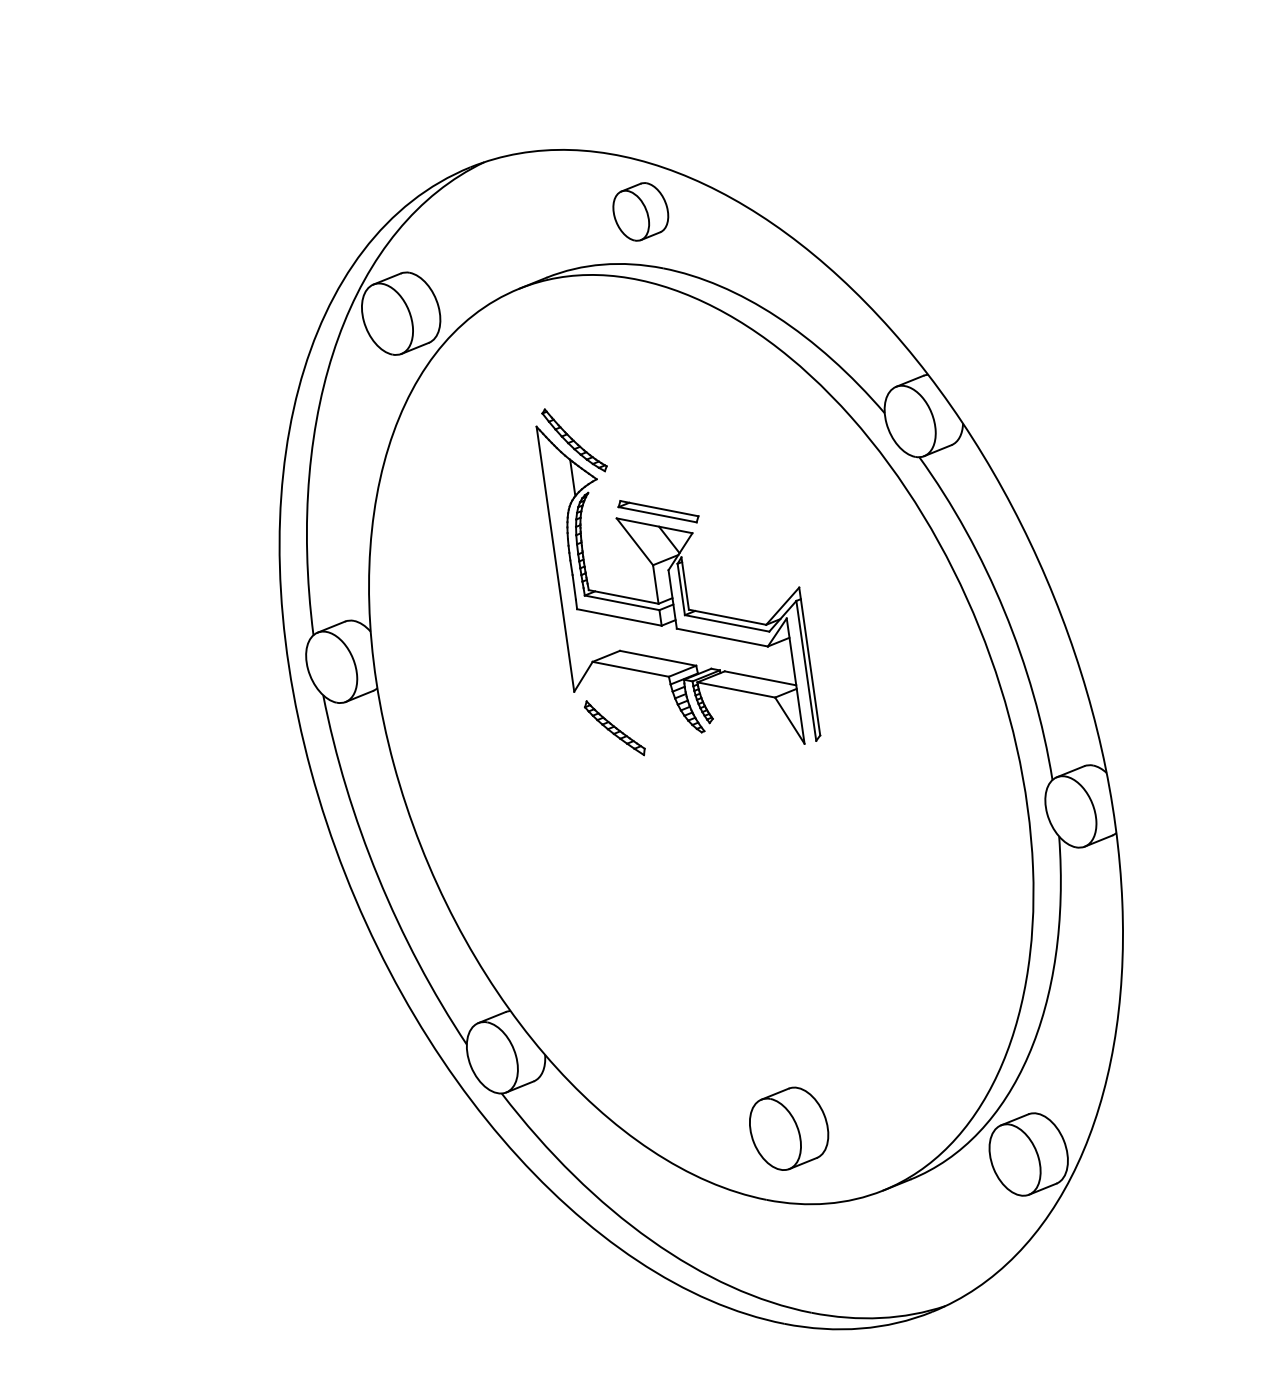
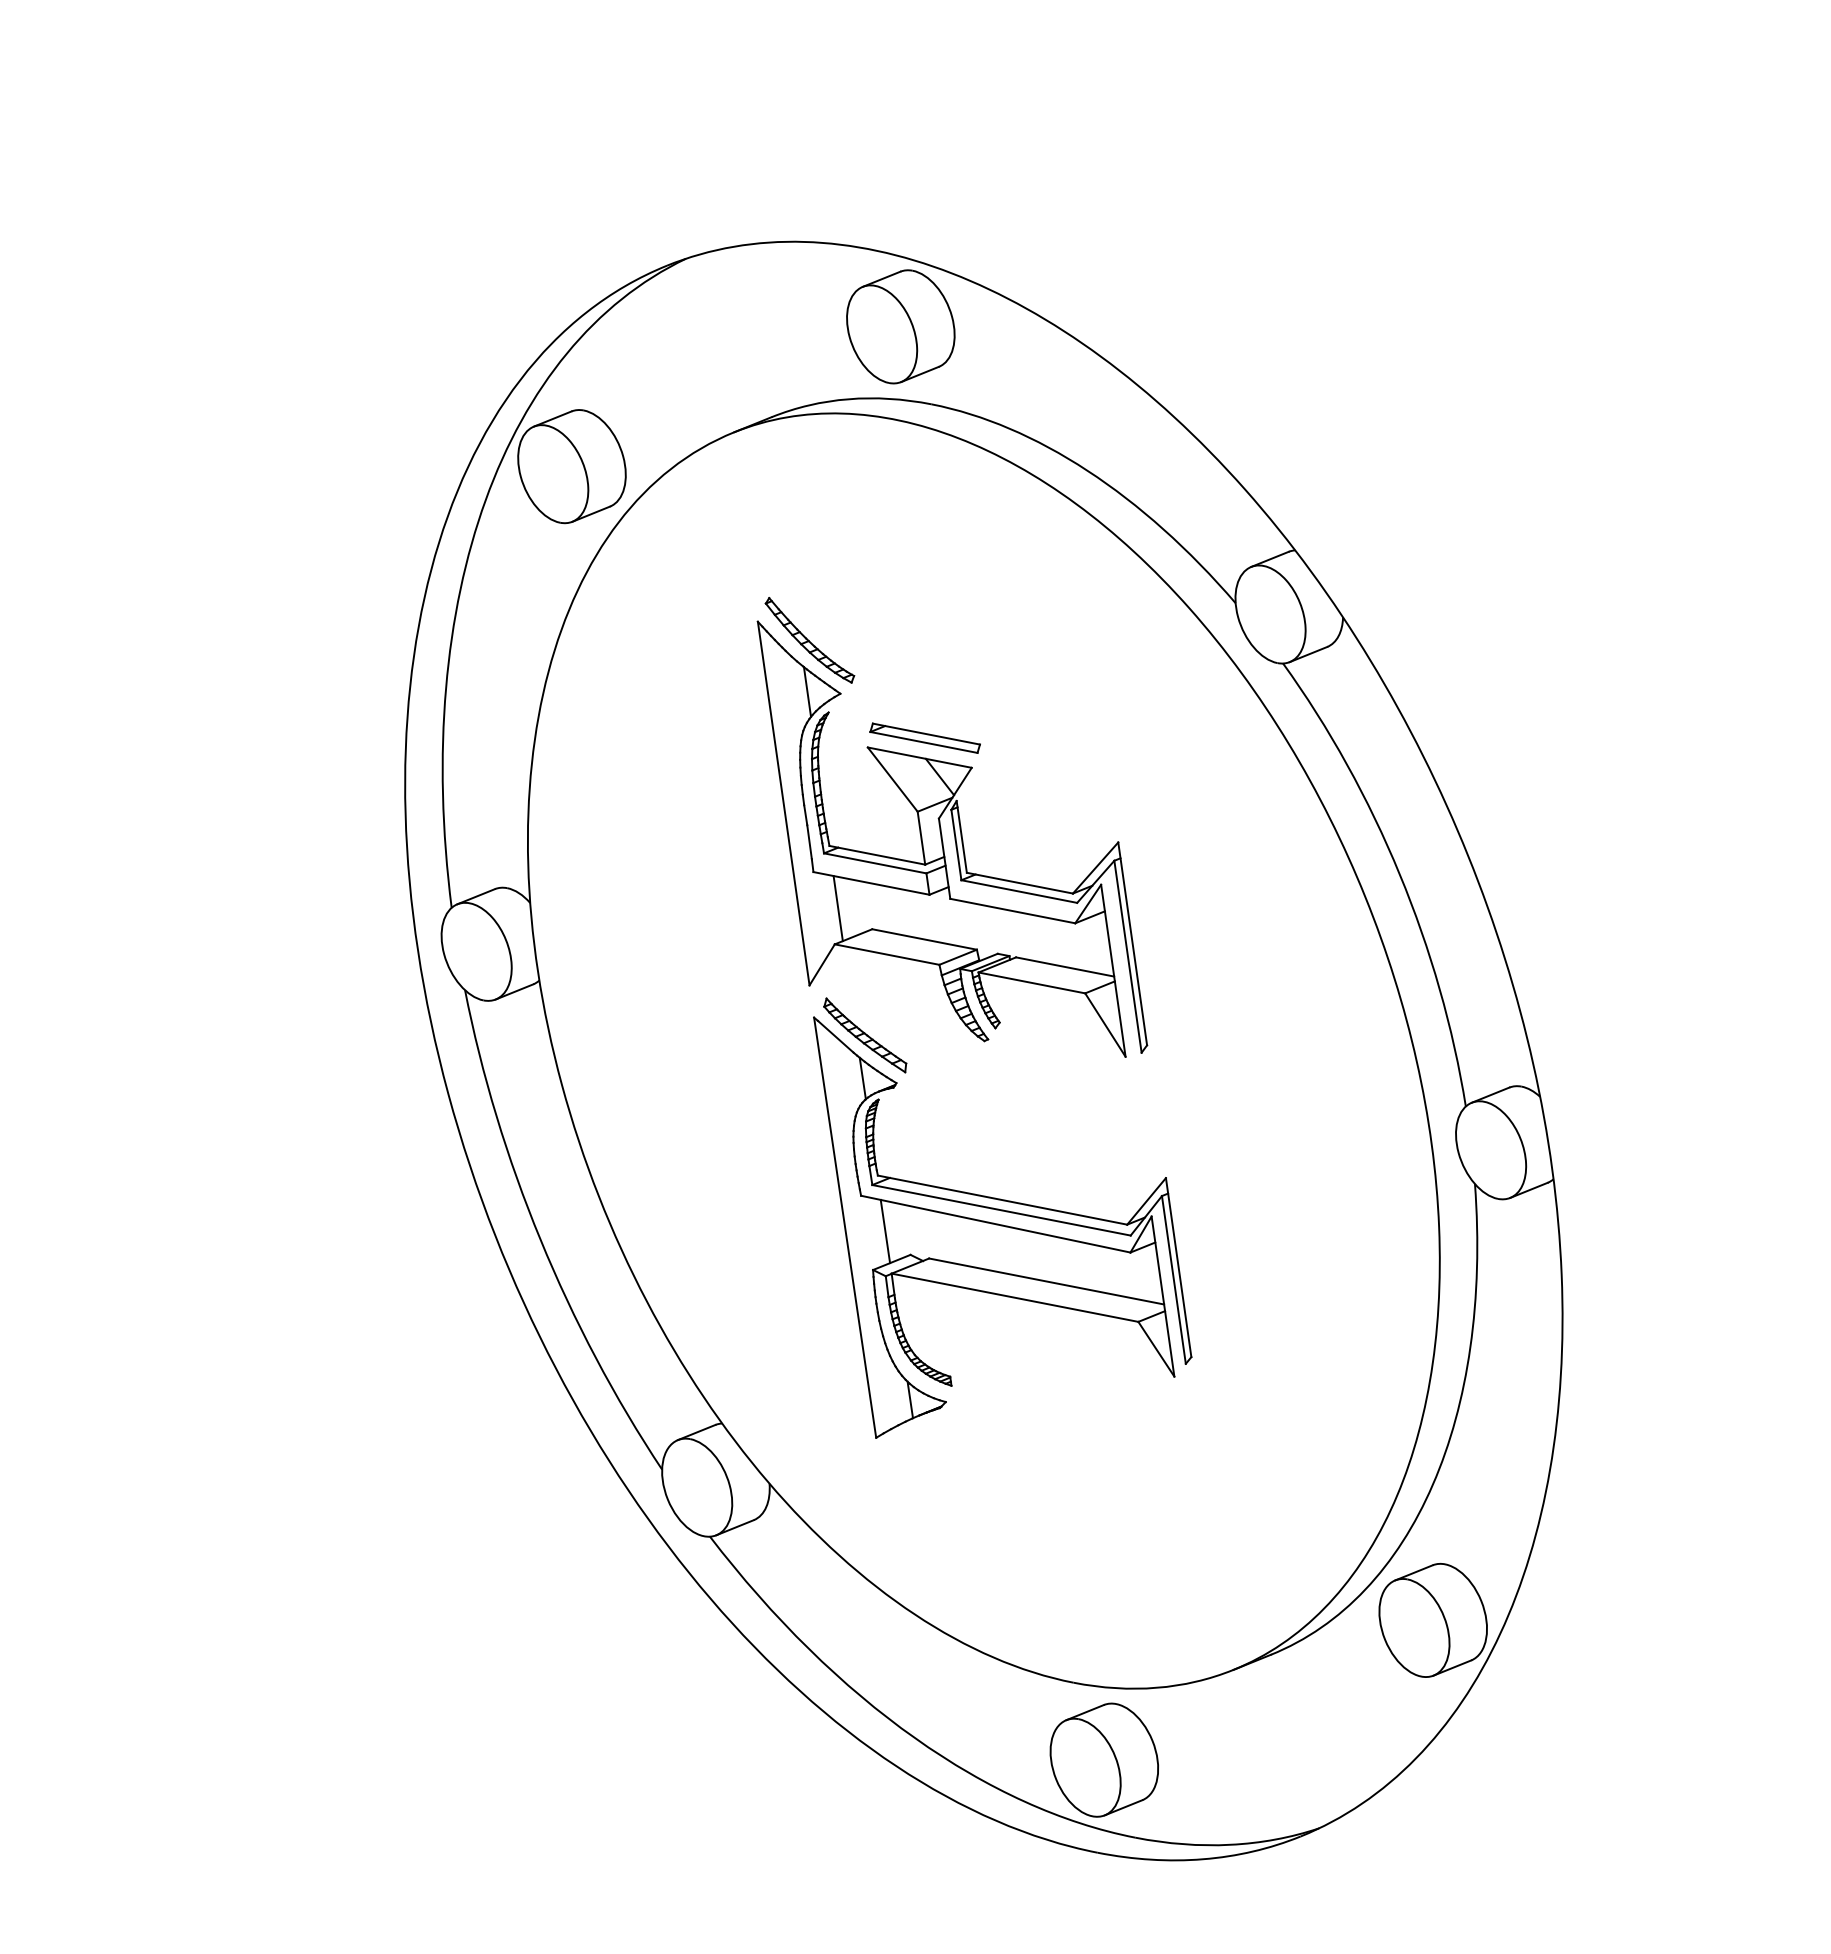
part: (640, 211) -> (900, 326), size x1.43
line: (594, 635) -> (837, 908), added
part: (714, 868) -> (1002, 1227), added
part: (788, 1128) -> (1103, 1759), moved

